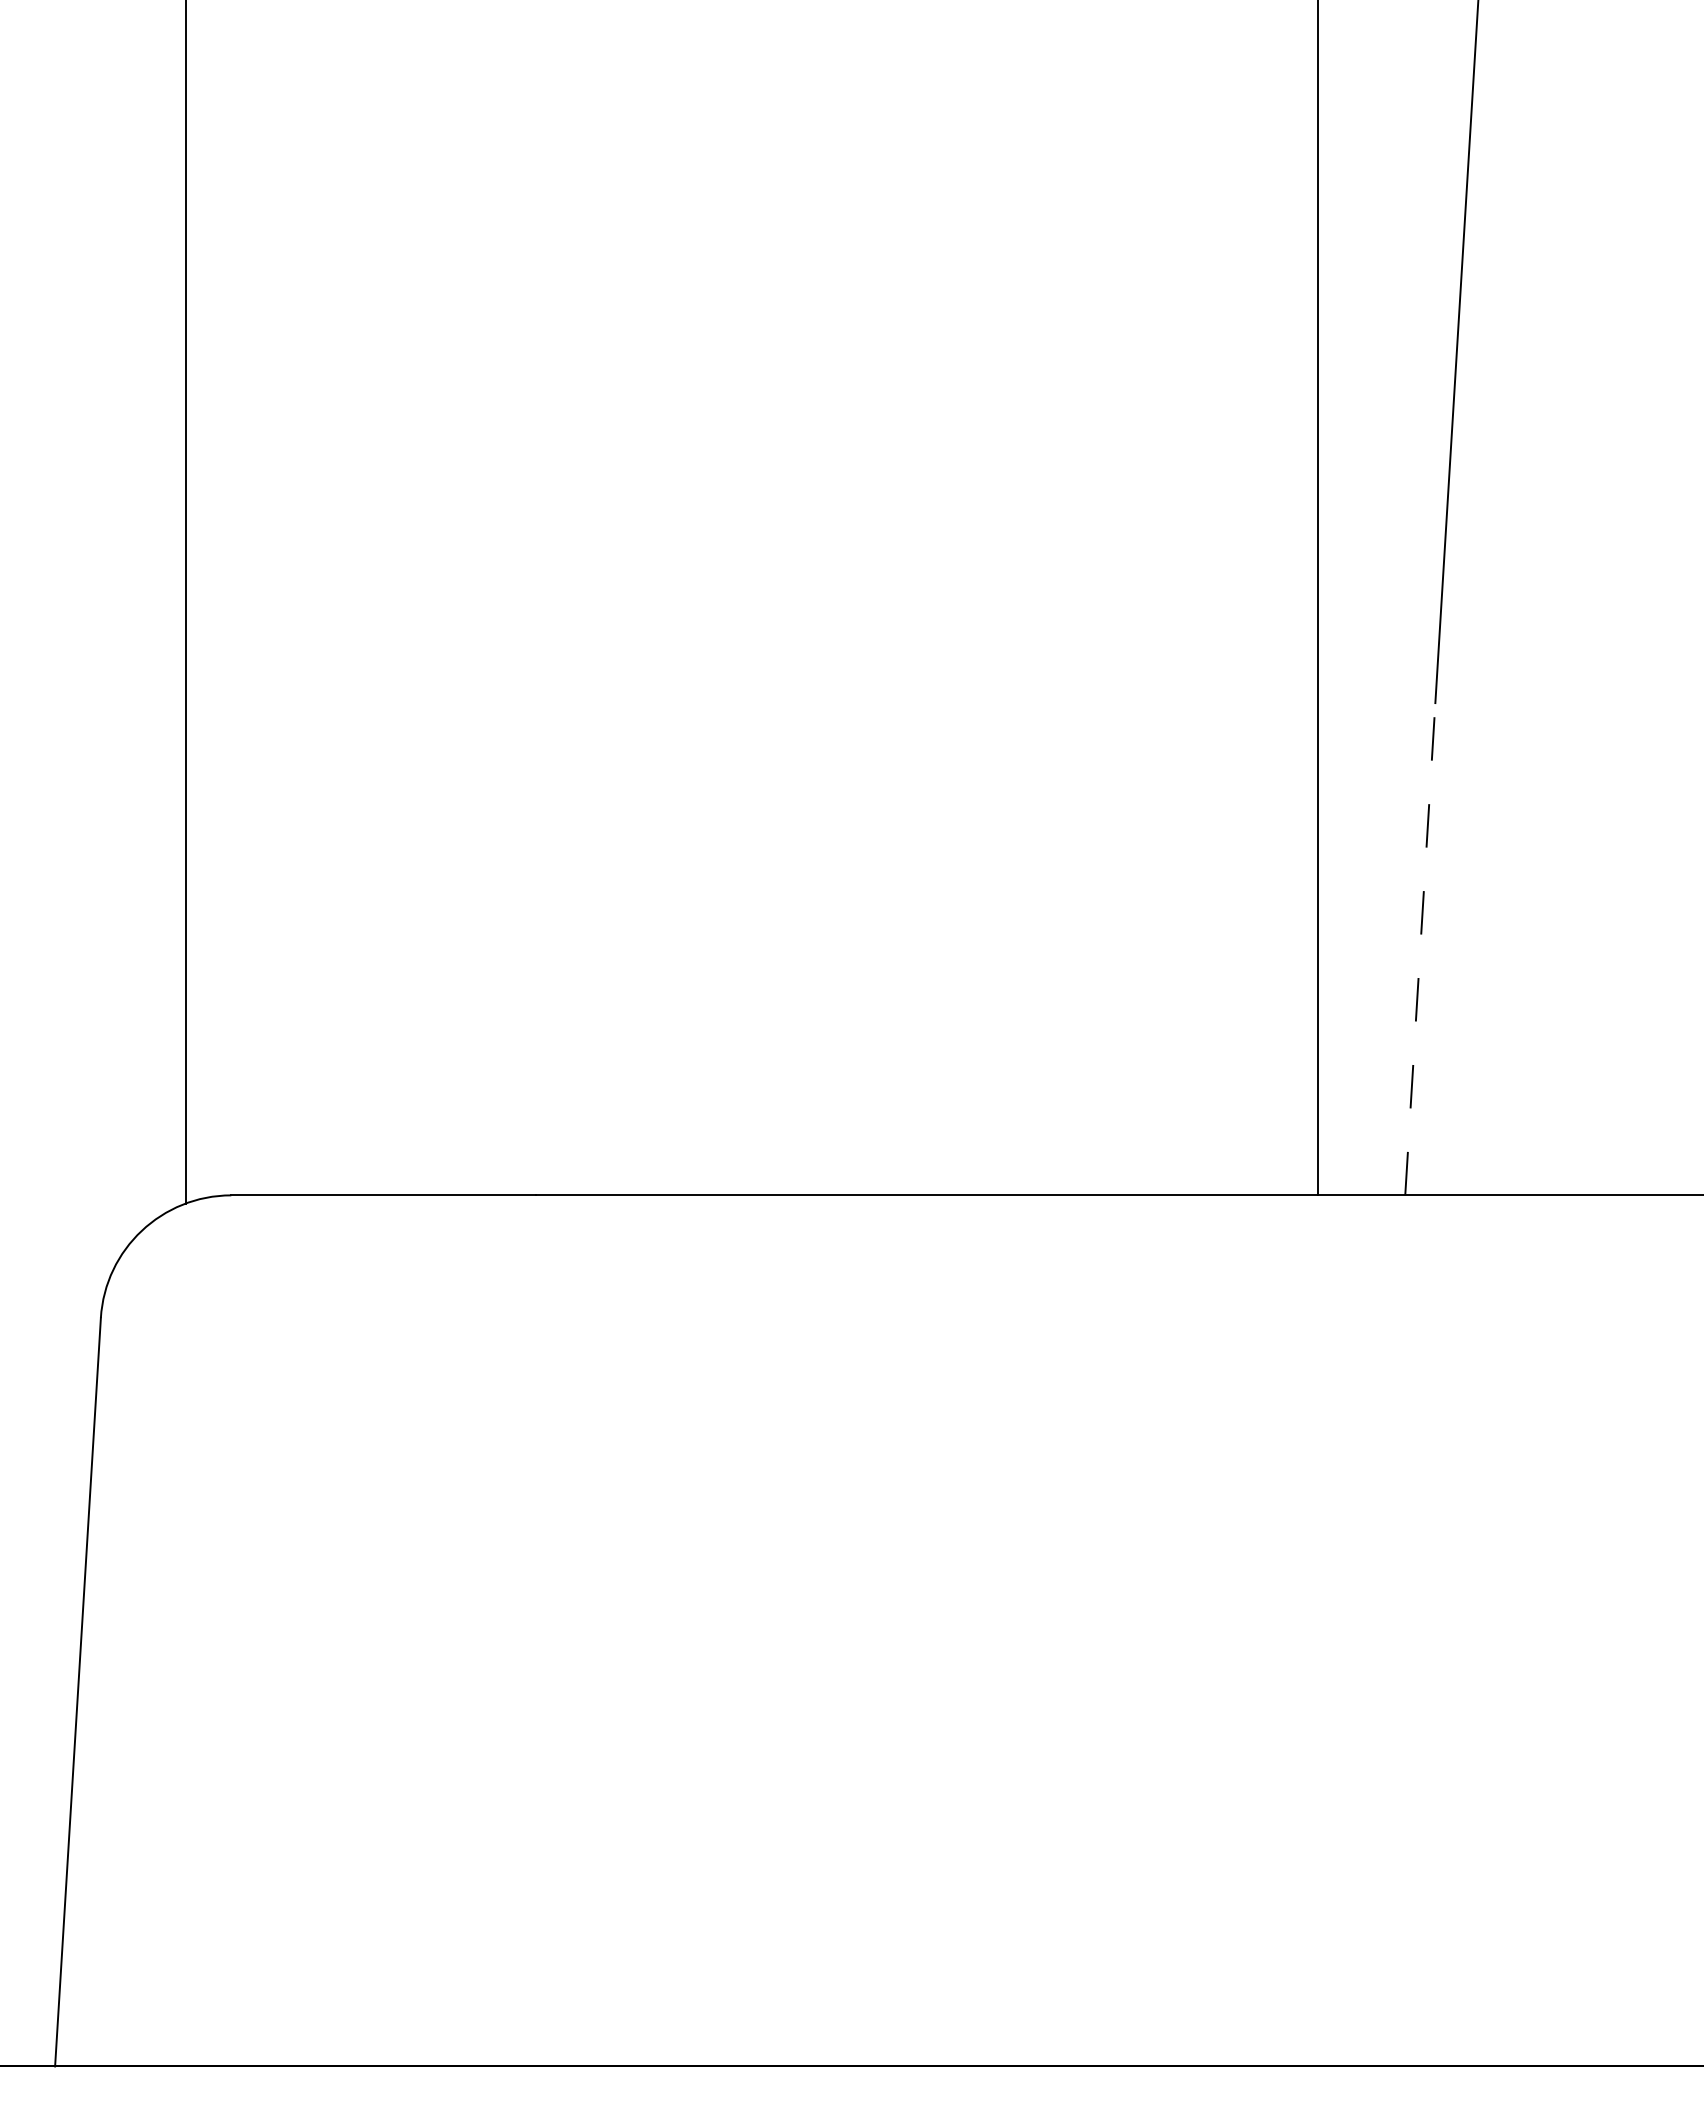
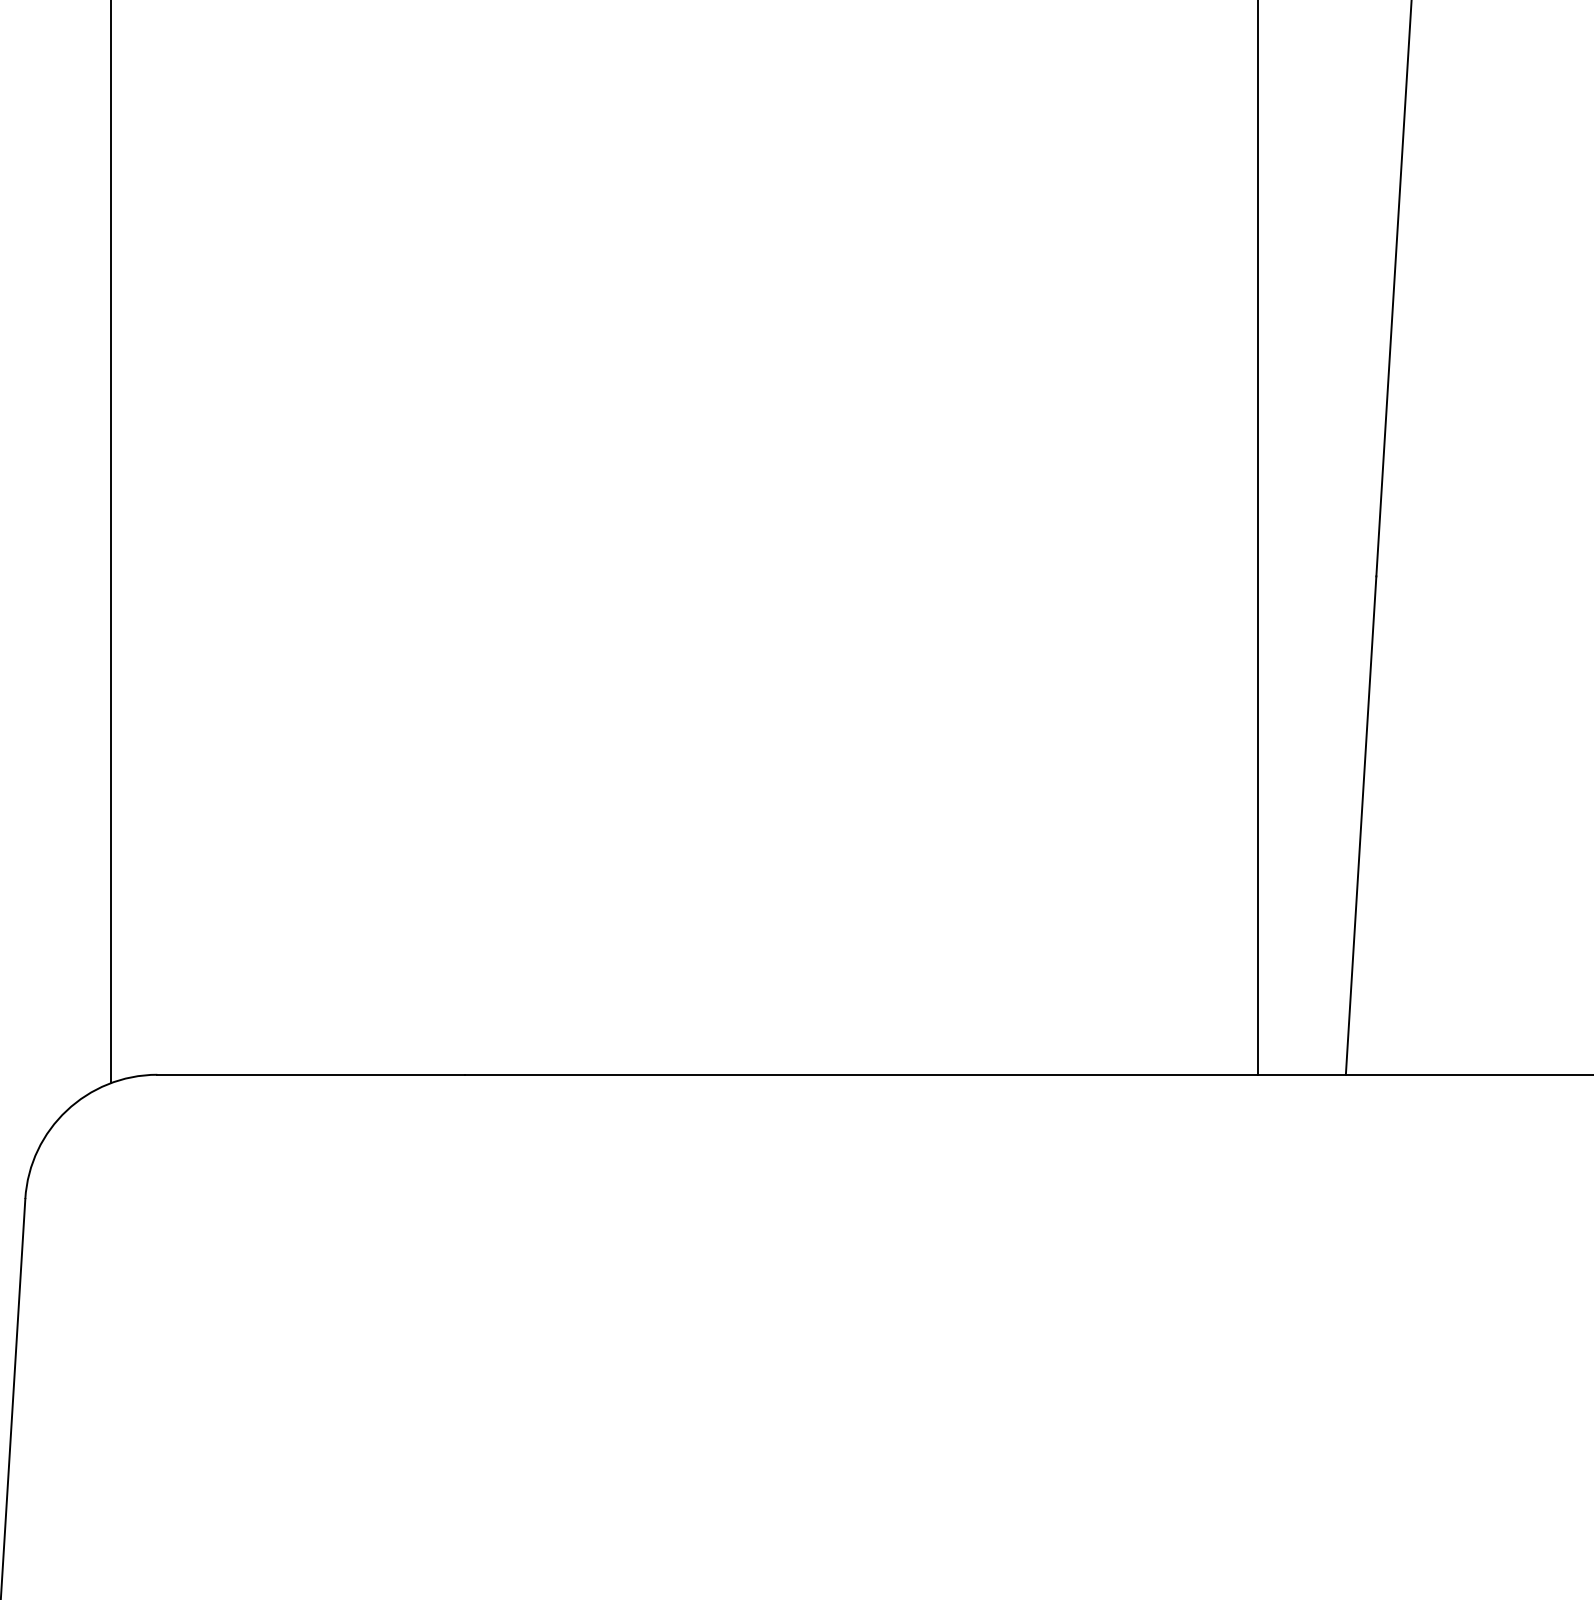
line: (1420, 949) -> (1361, 825), dashed -> solid

